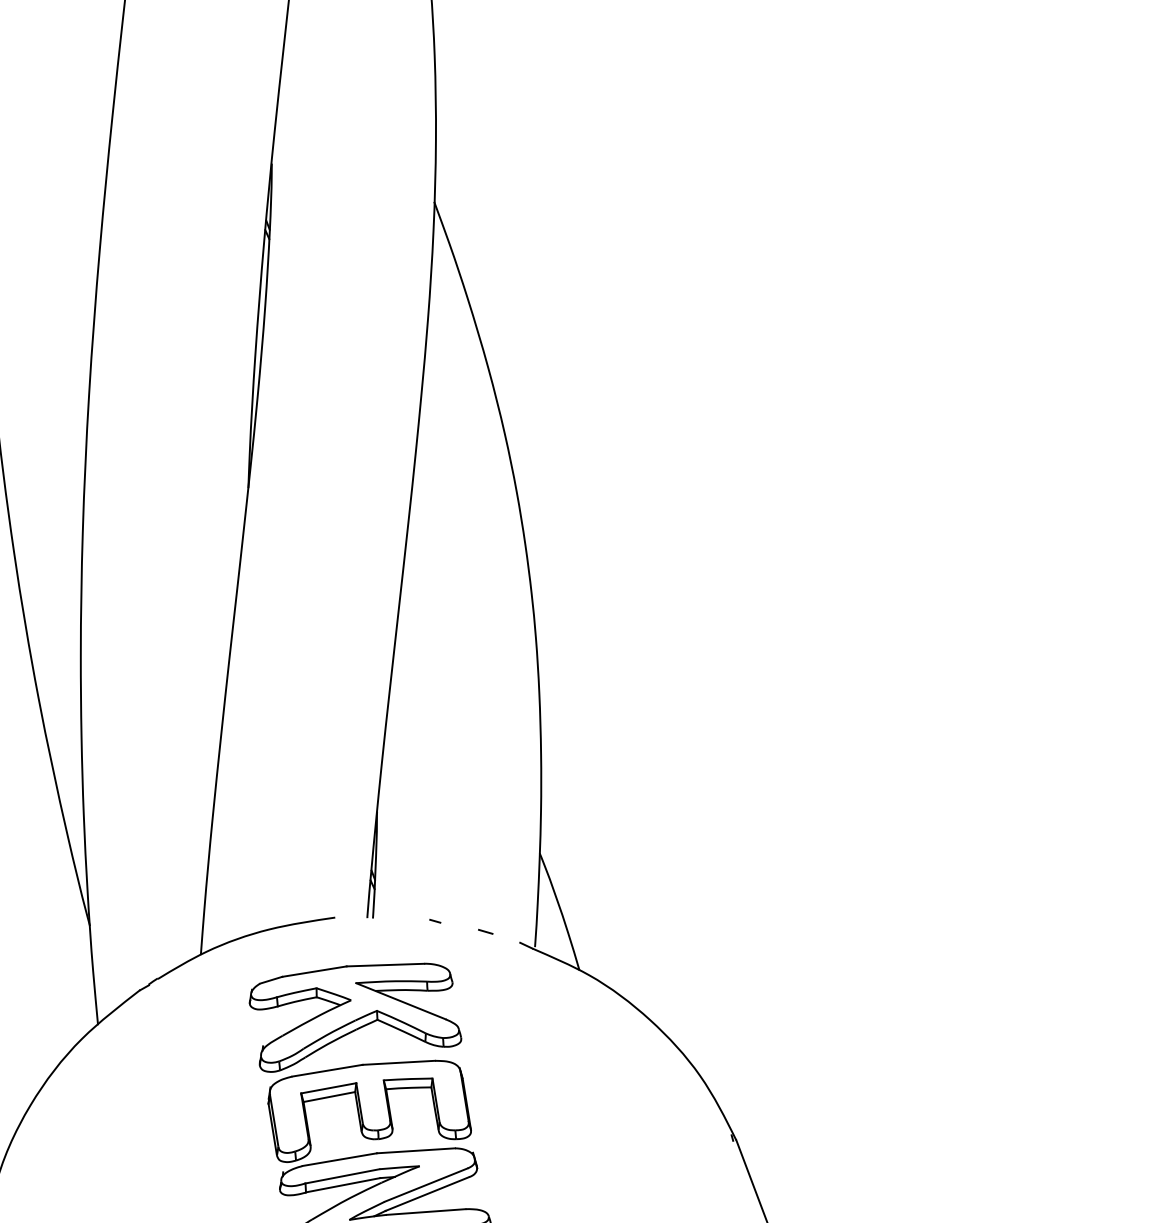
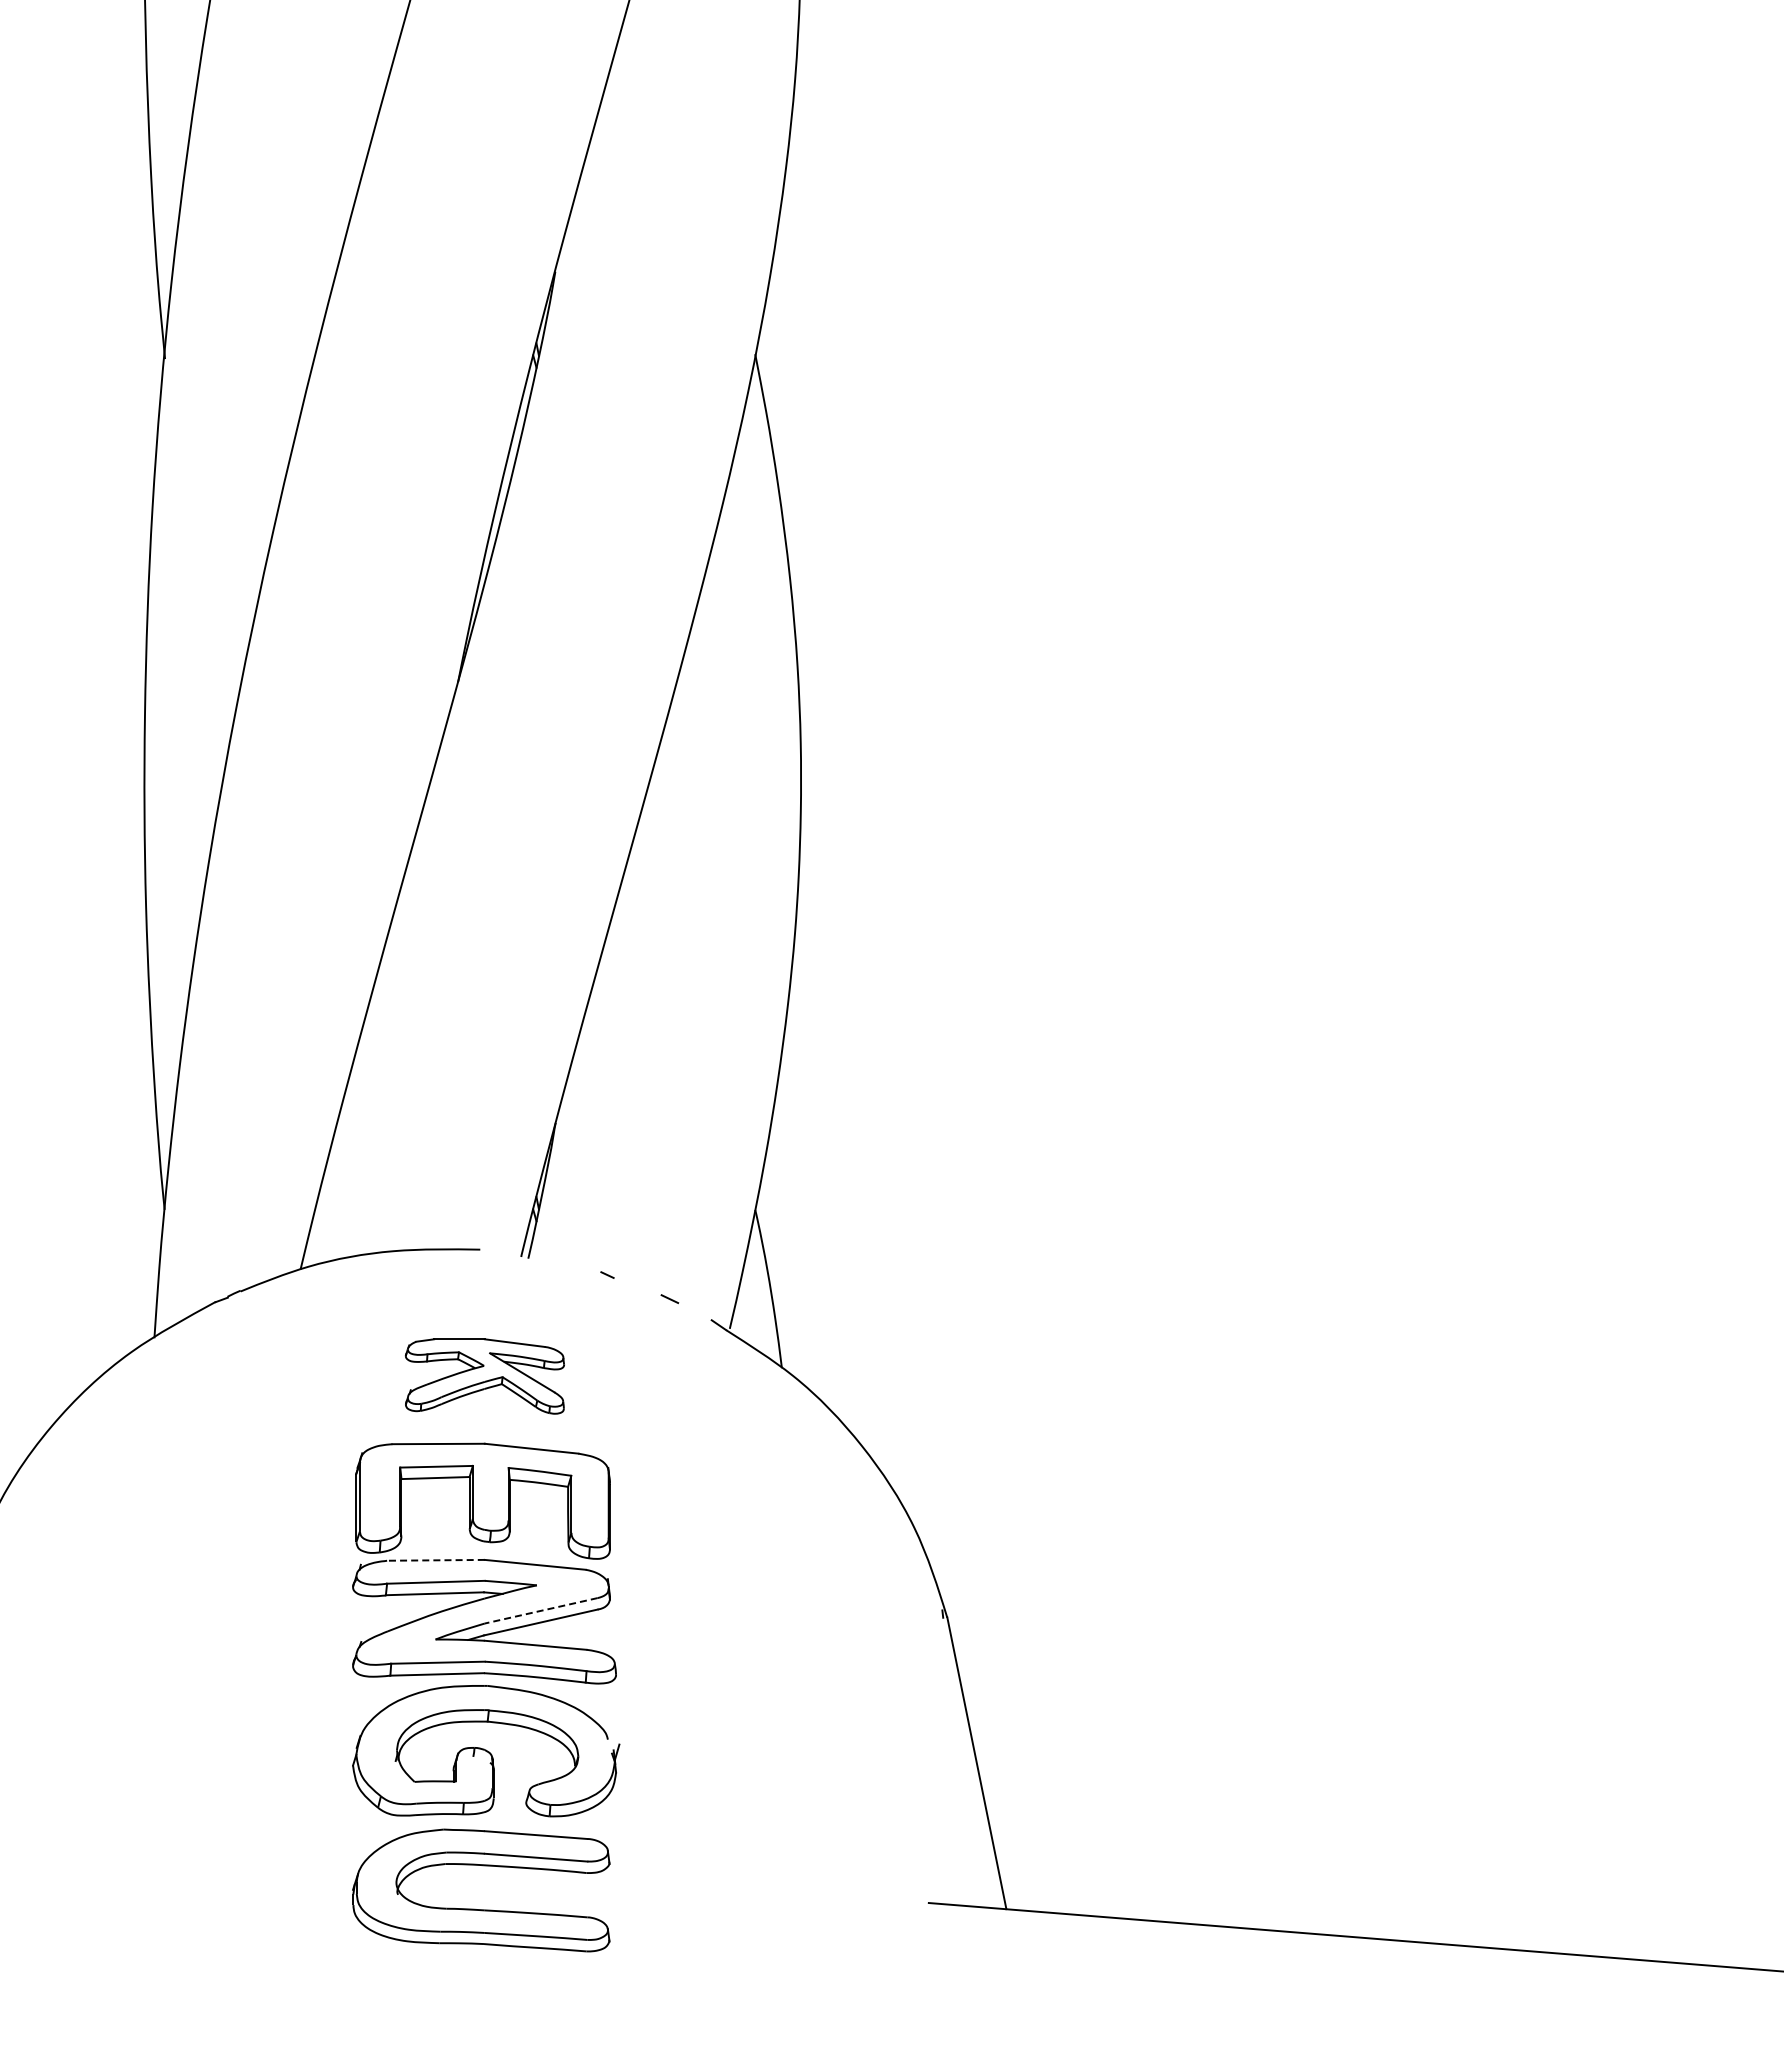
part: (354, 1013) -> (484, 1376), size x0.6
line: (339, 1159) -> (435, 1560), solid -> dashed
line: (426, 1184) -> (541, 1610), solid -> dashed

